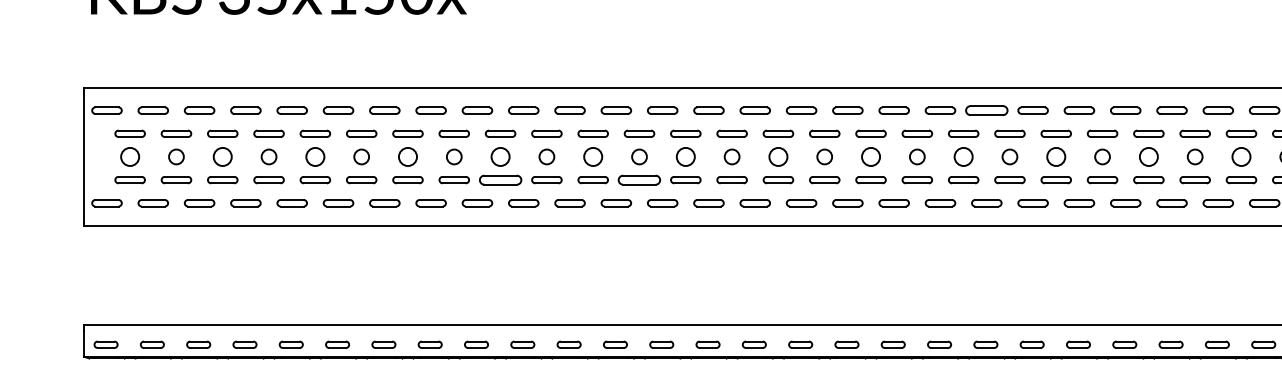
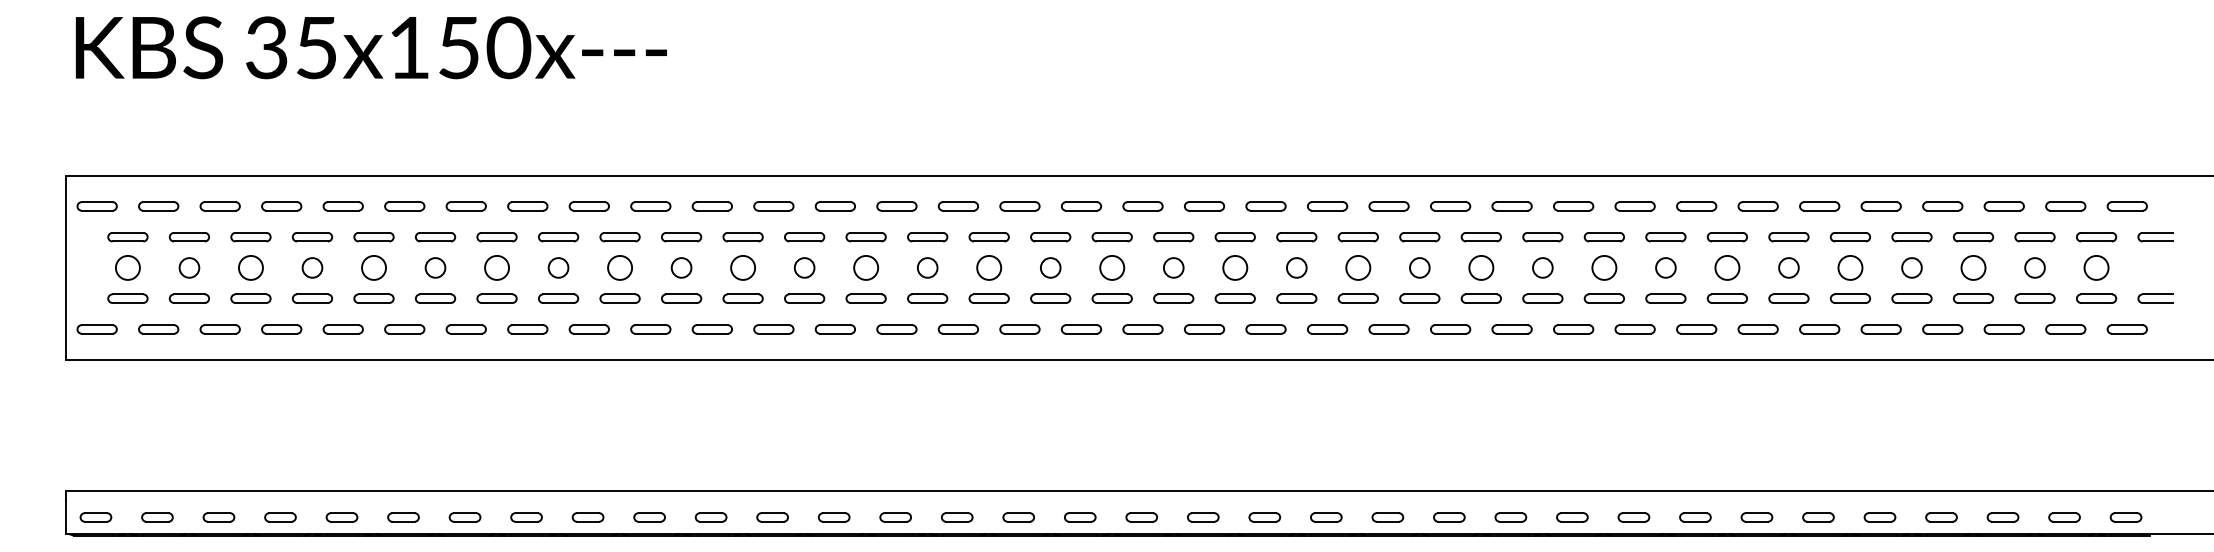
part: (986, 110) -> (1265, 206), size x0.71
part: (500, 179) -> (619, 298), size x0.71
part: (639, 179) -> (804, 298), size x0.71

